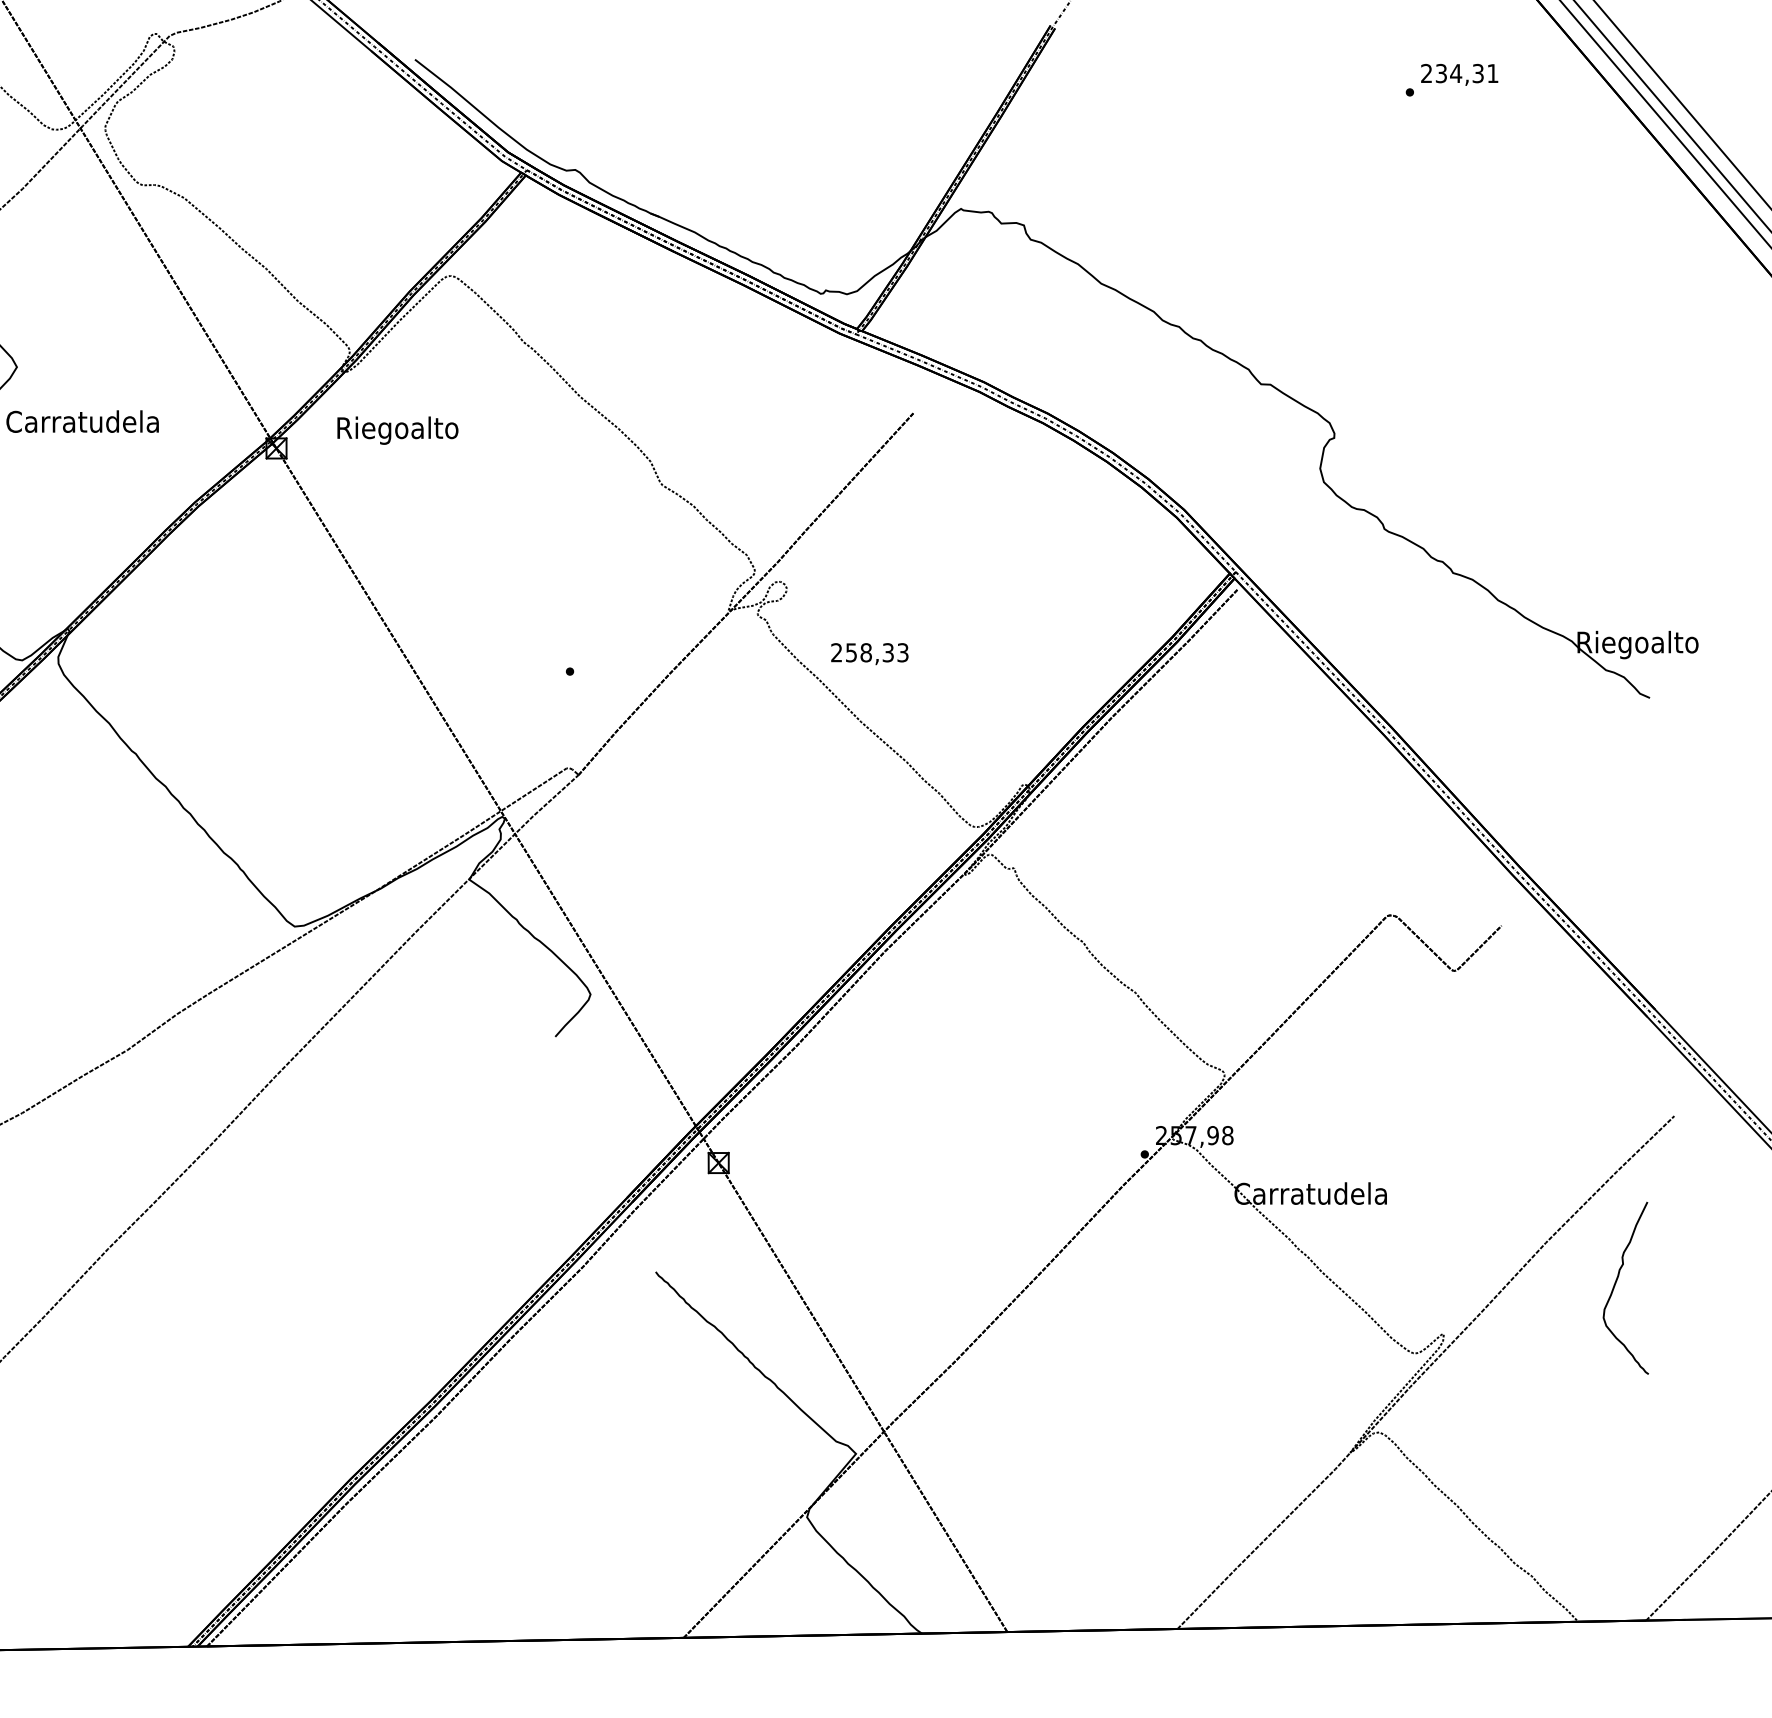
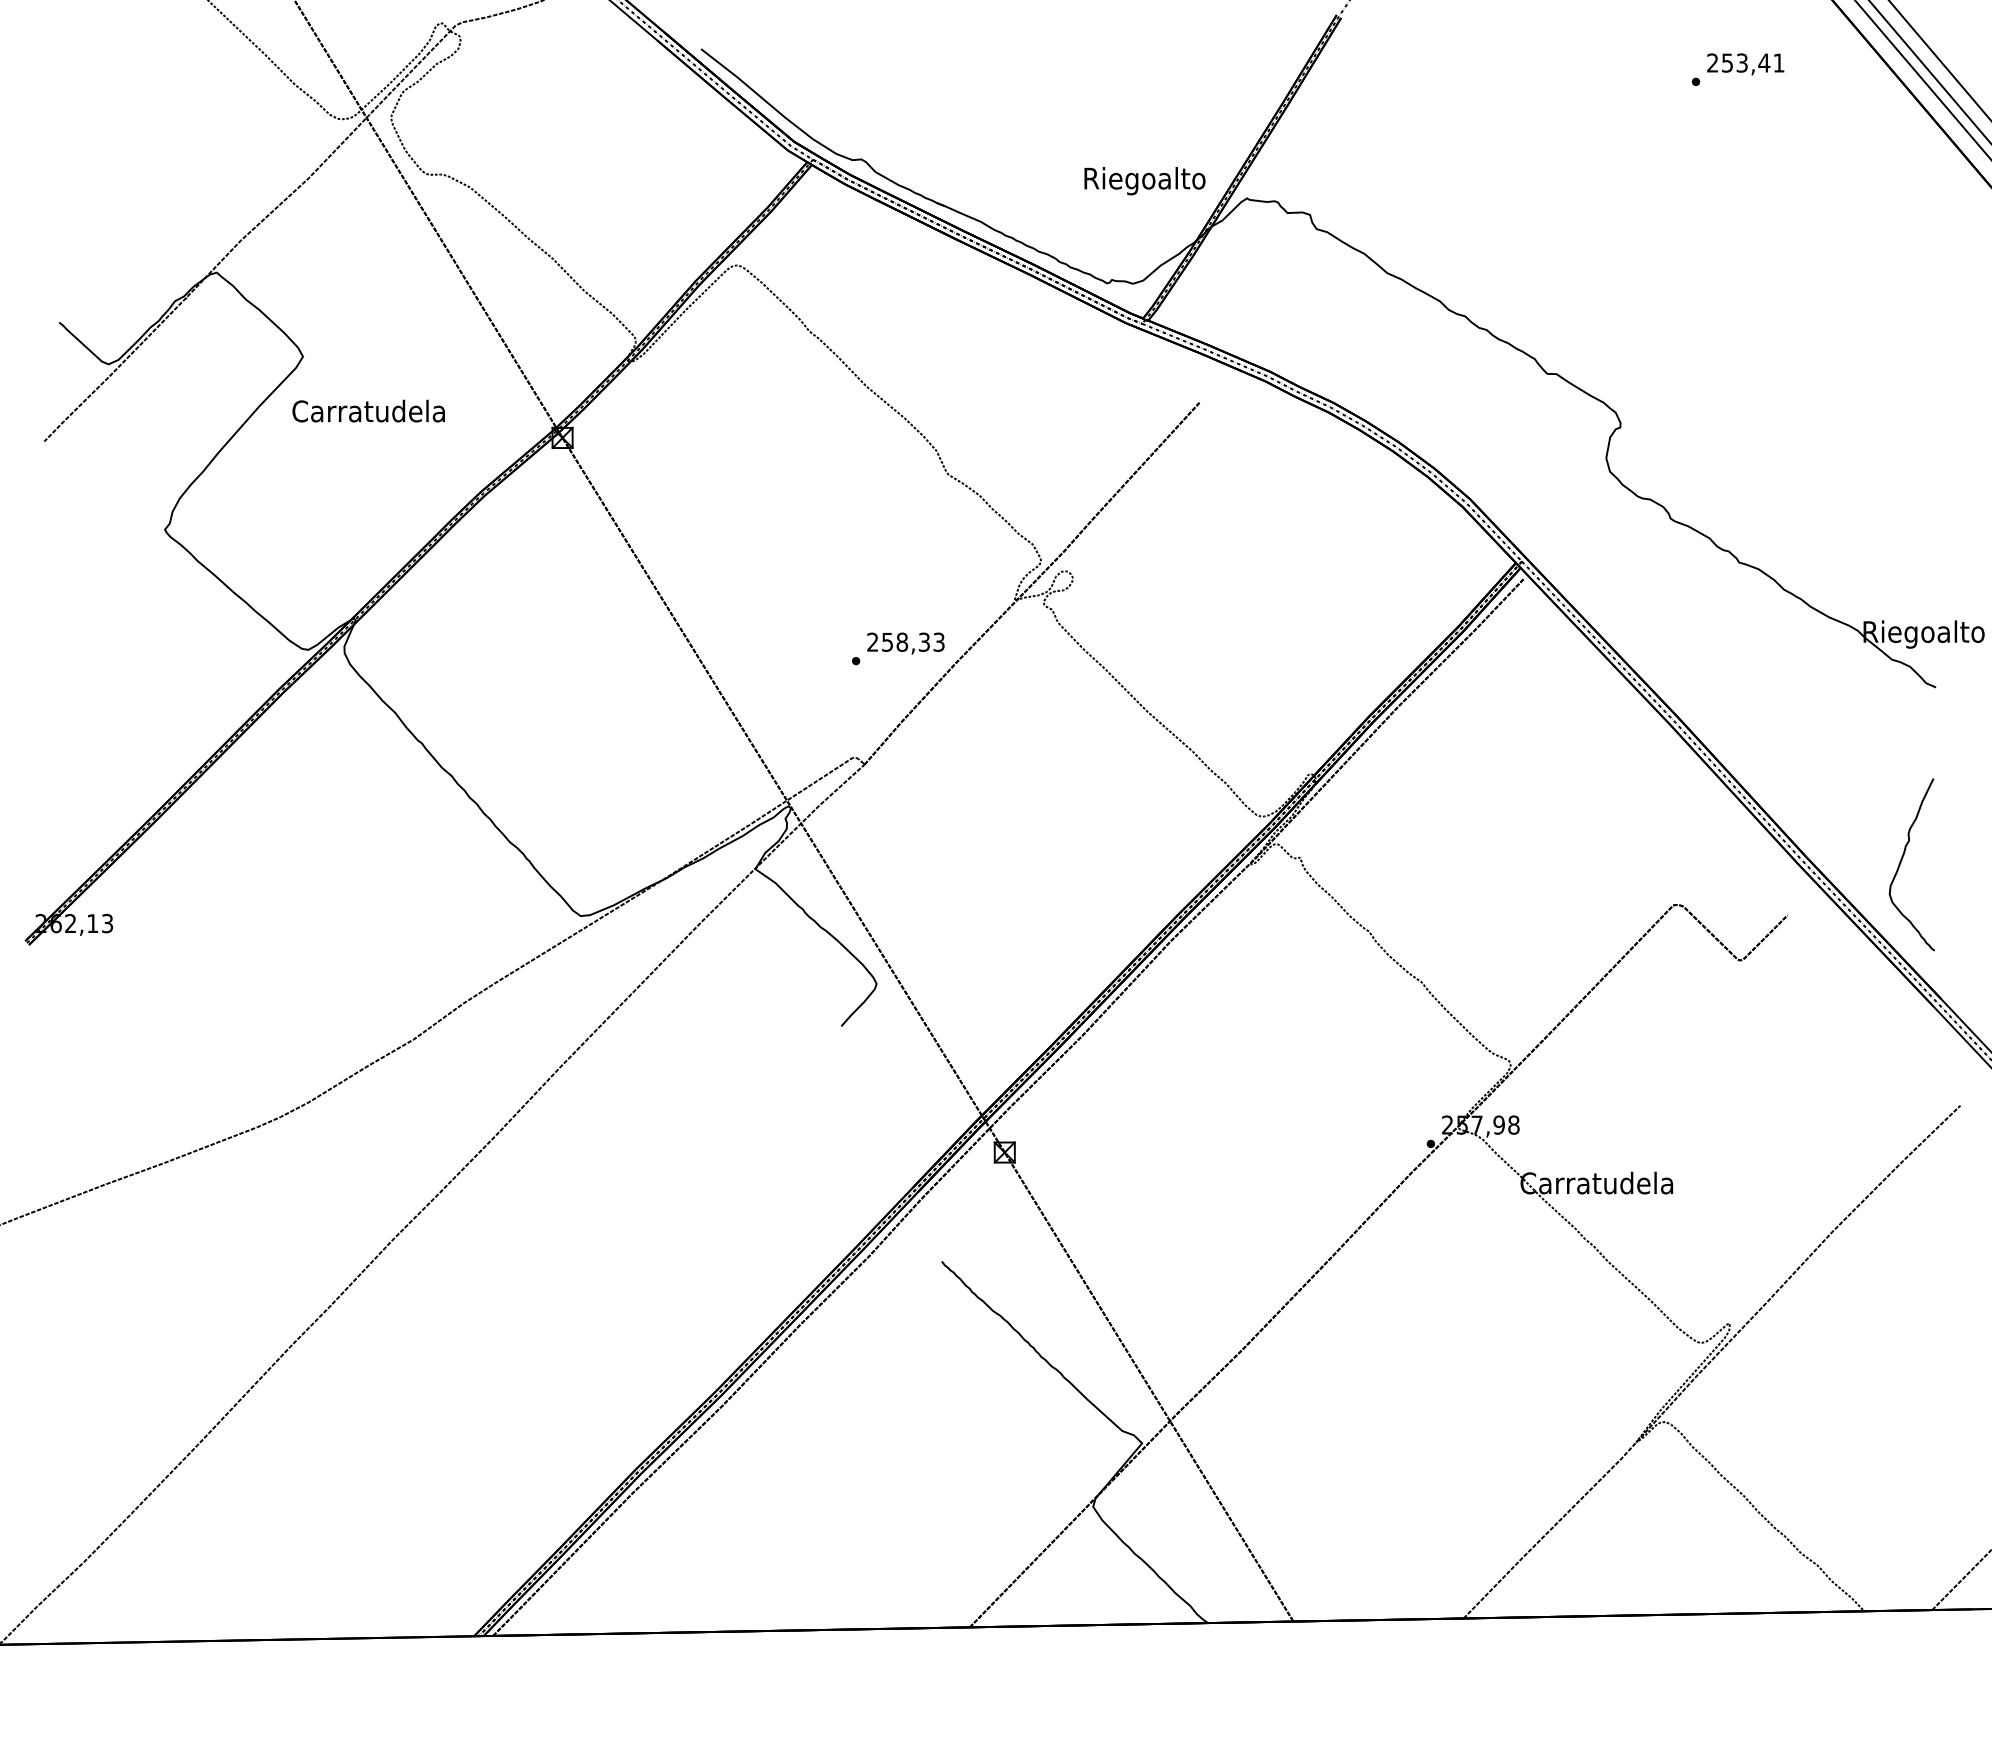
text: (1460, 73) -> (1746, 62), 234,31 -> 253,41
text: (397, 431) -> (1144, 181), moved
text: (869, 654) -> (905, 643), moved
curve: (1616, 1284) -> (1902, 860), moved

